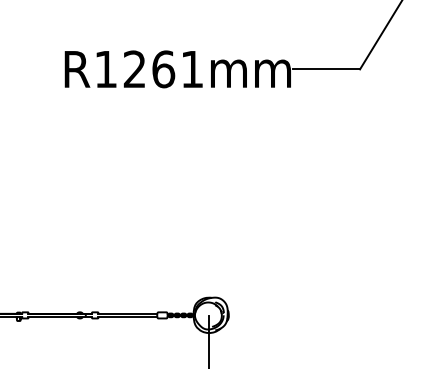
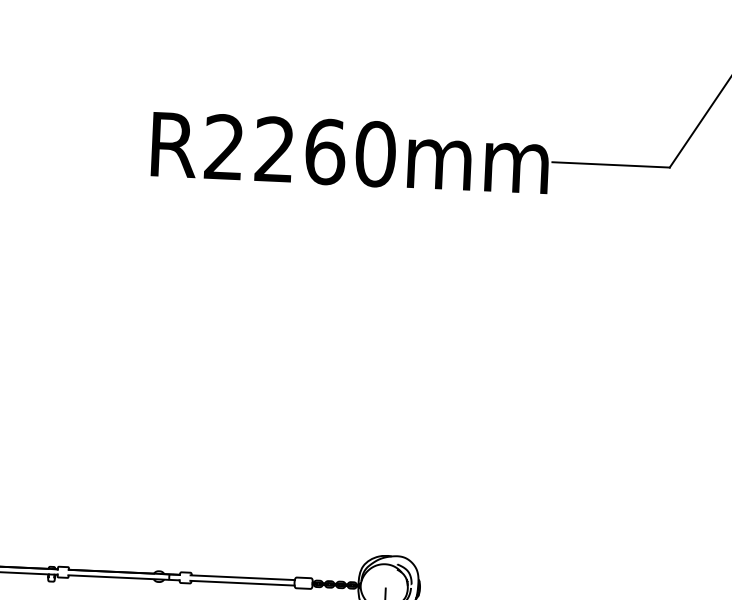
text: (149, 69) -> (300, 150), R1261mm -> R2260mm

